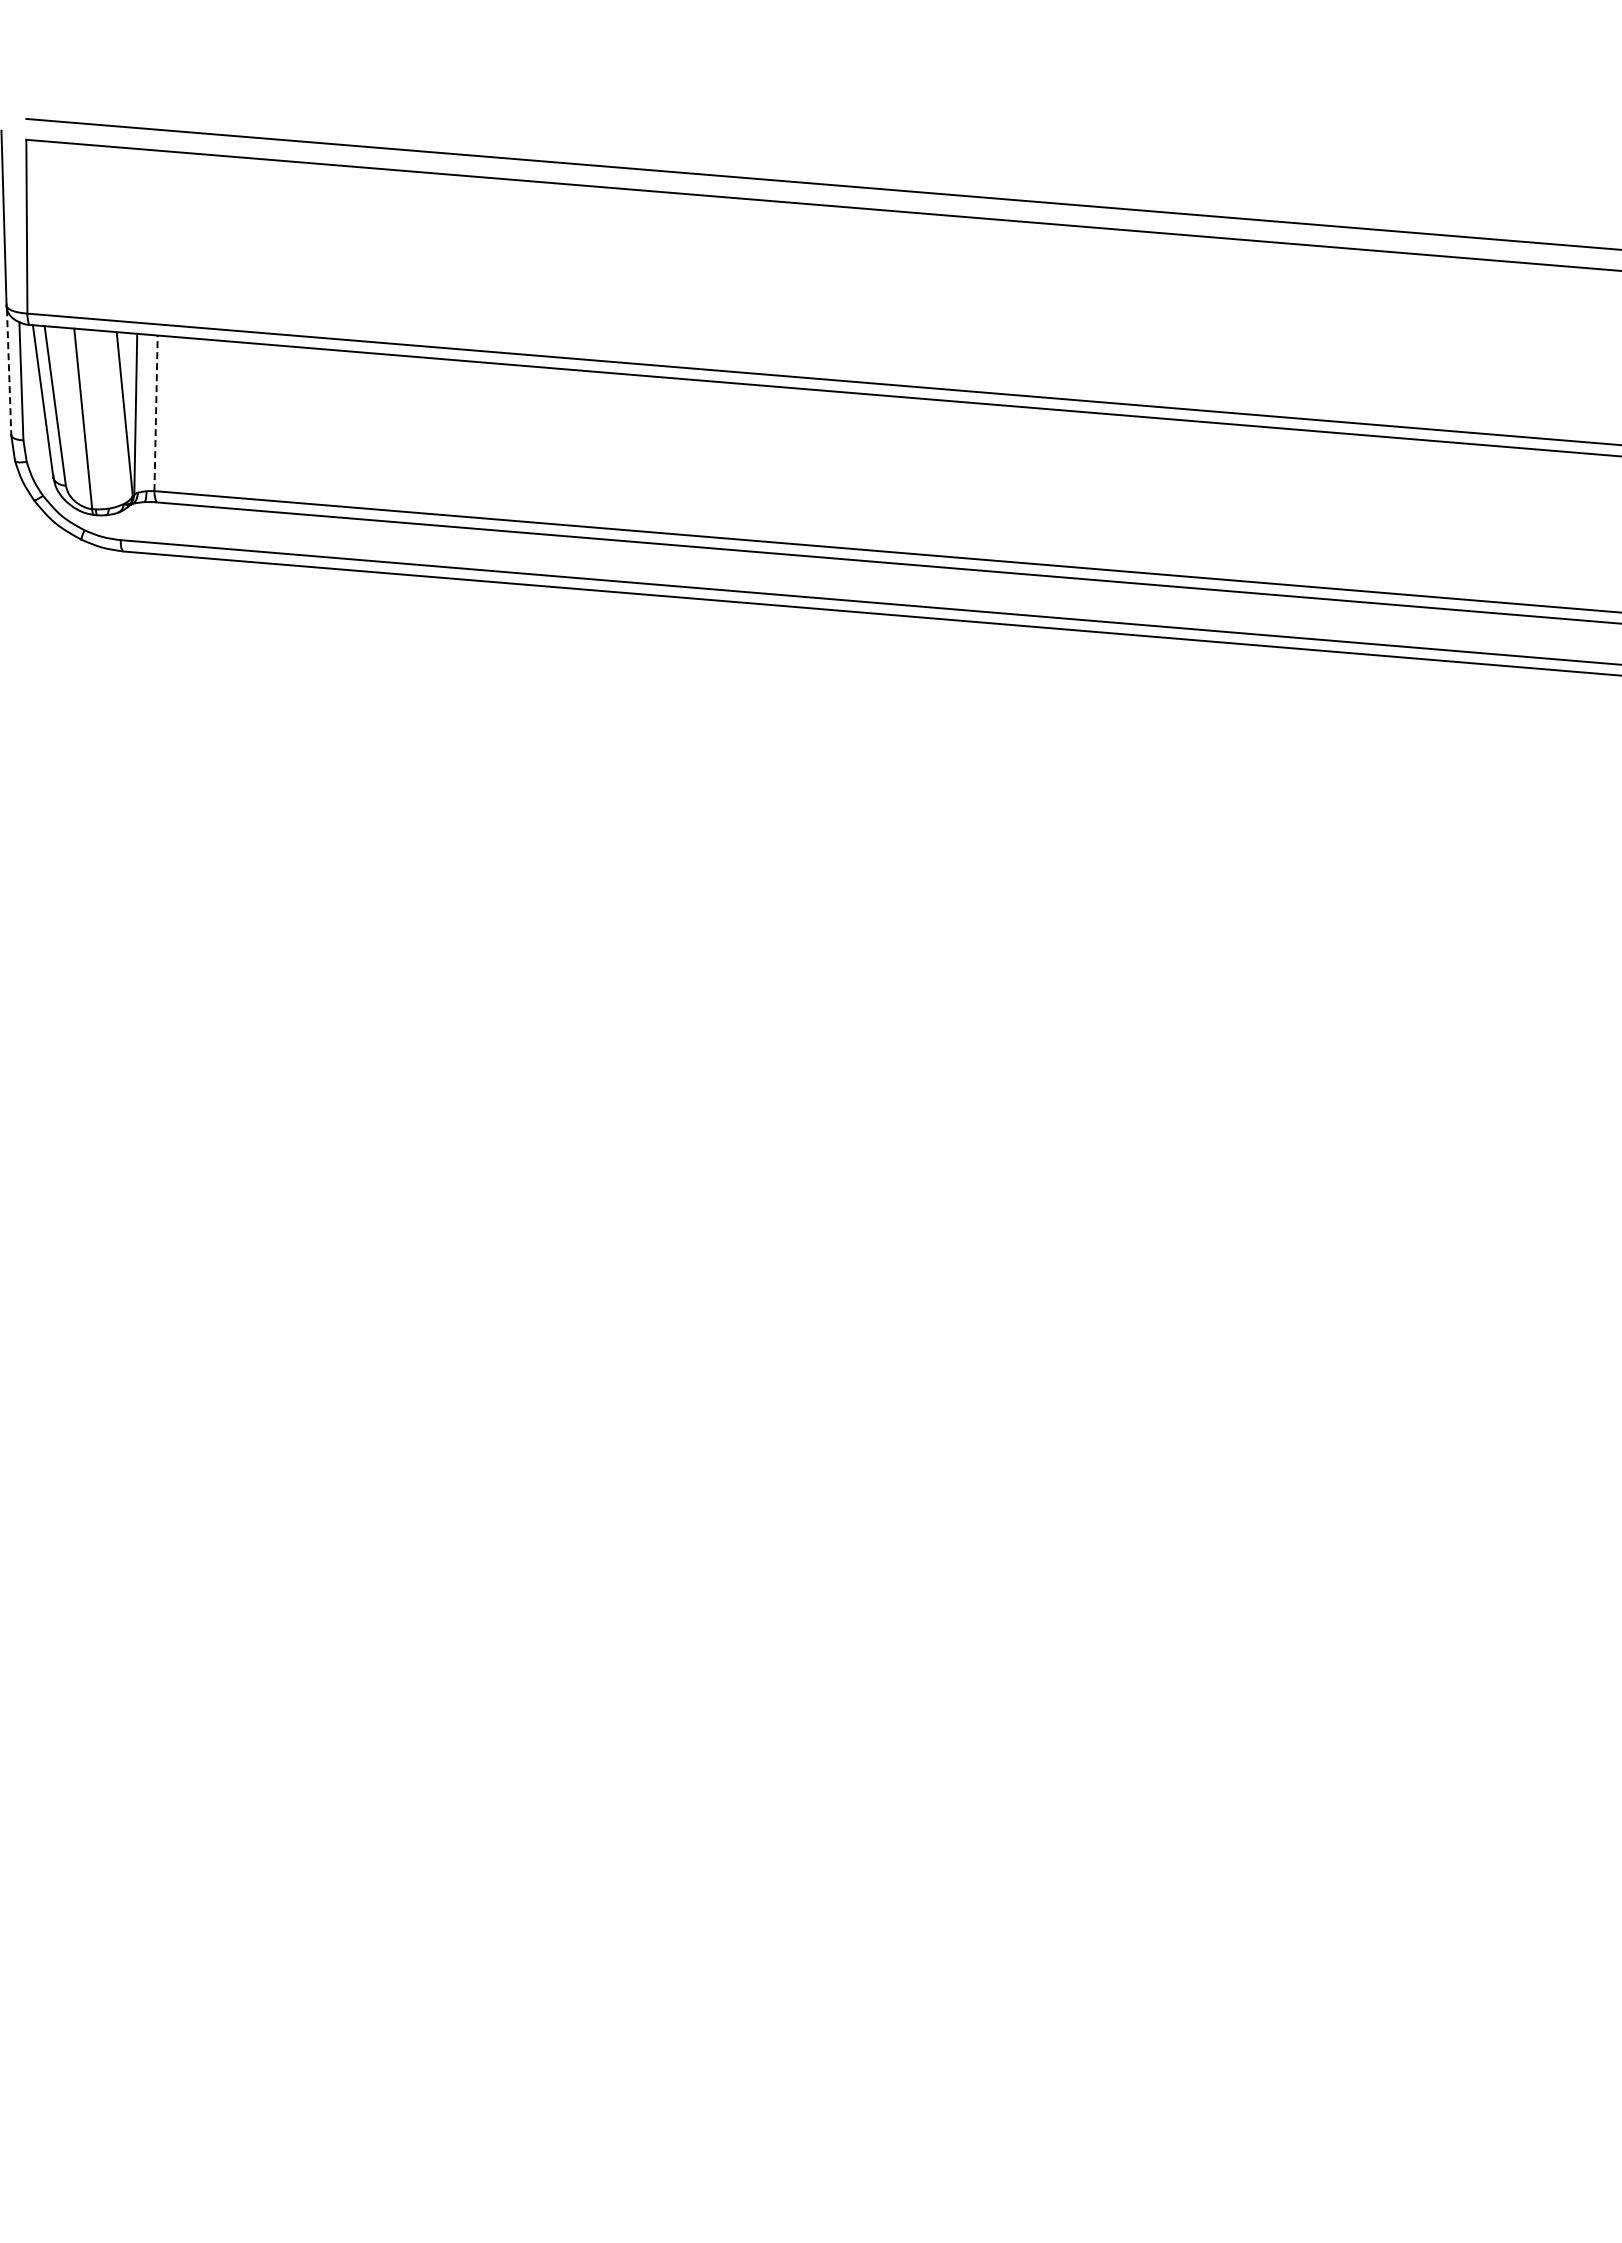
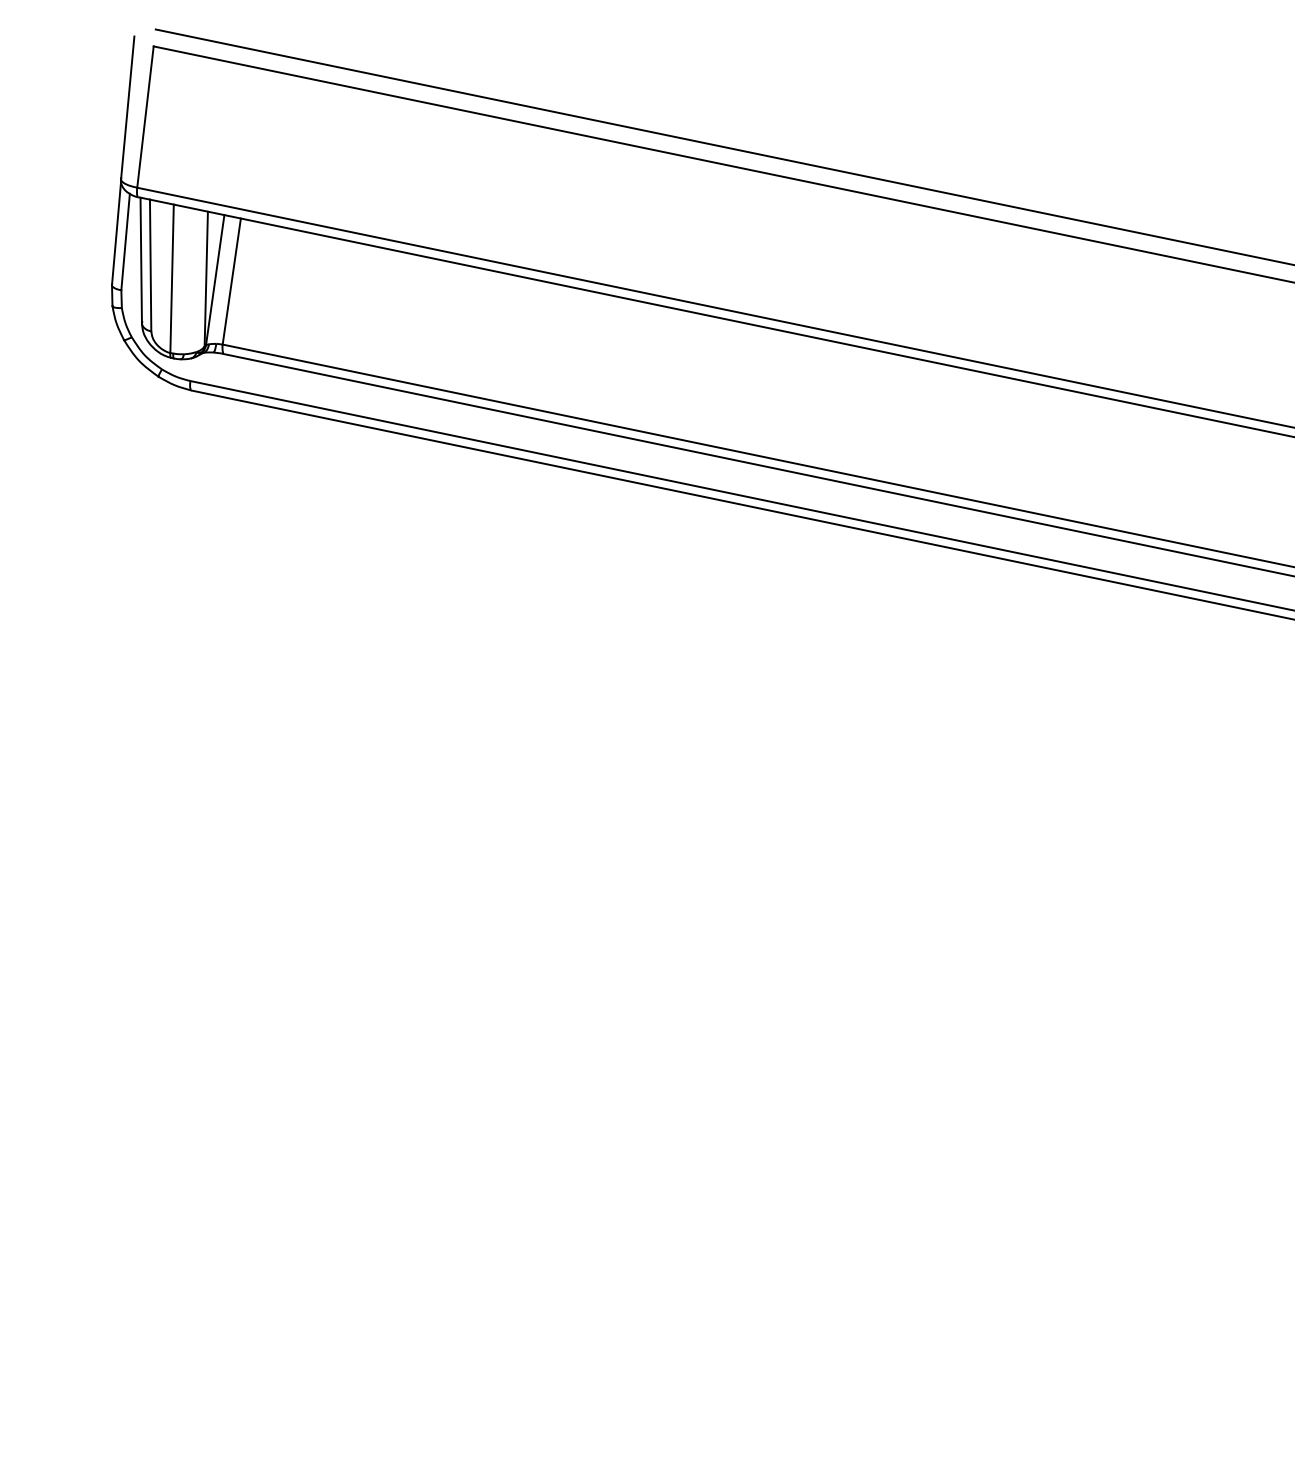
line: (9, 373) -> (116, 234), dashed -> solid
line: (156, 413) -> (232, 281), dashed -> solid

